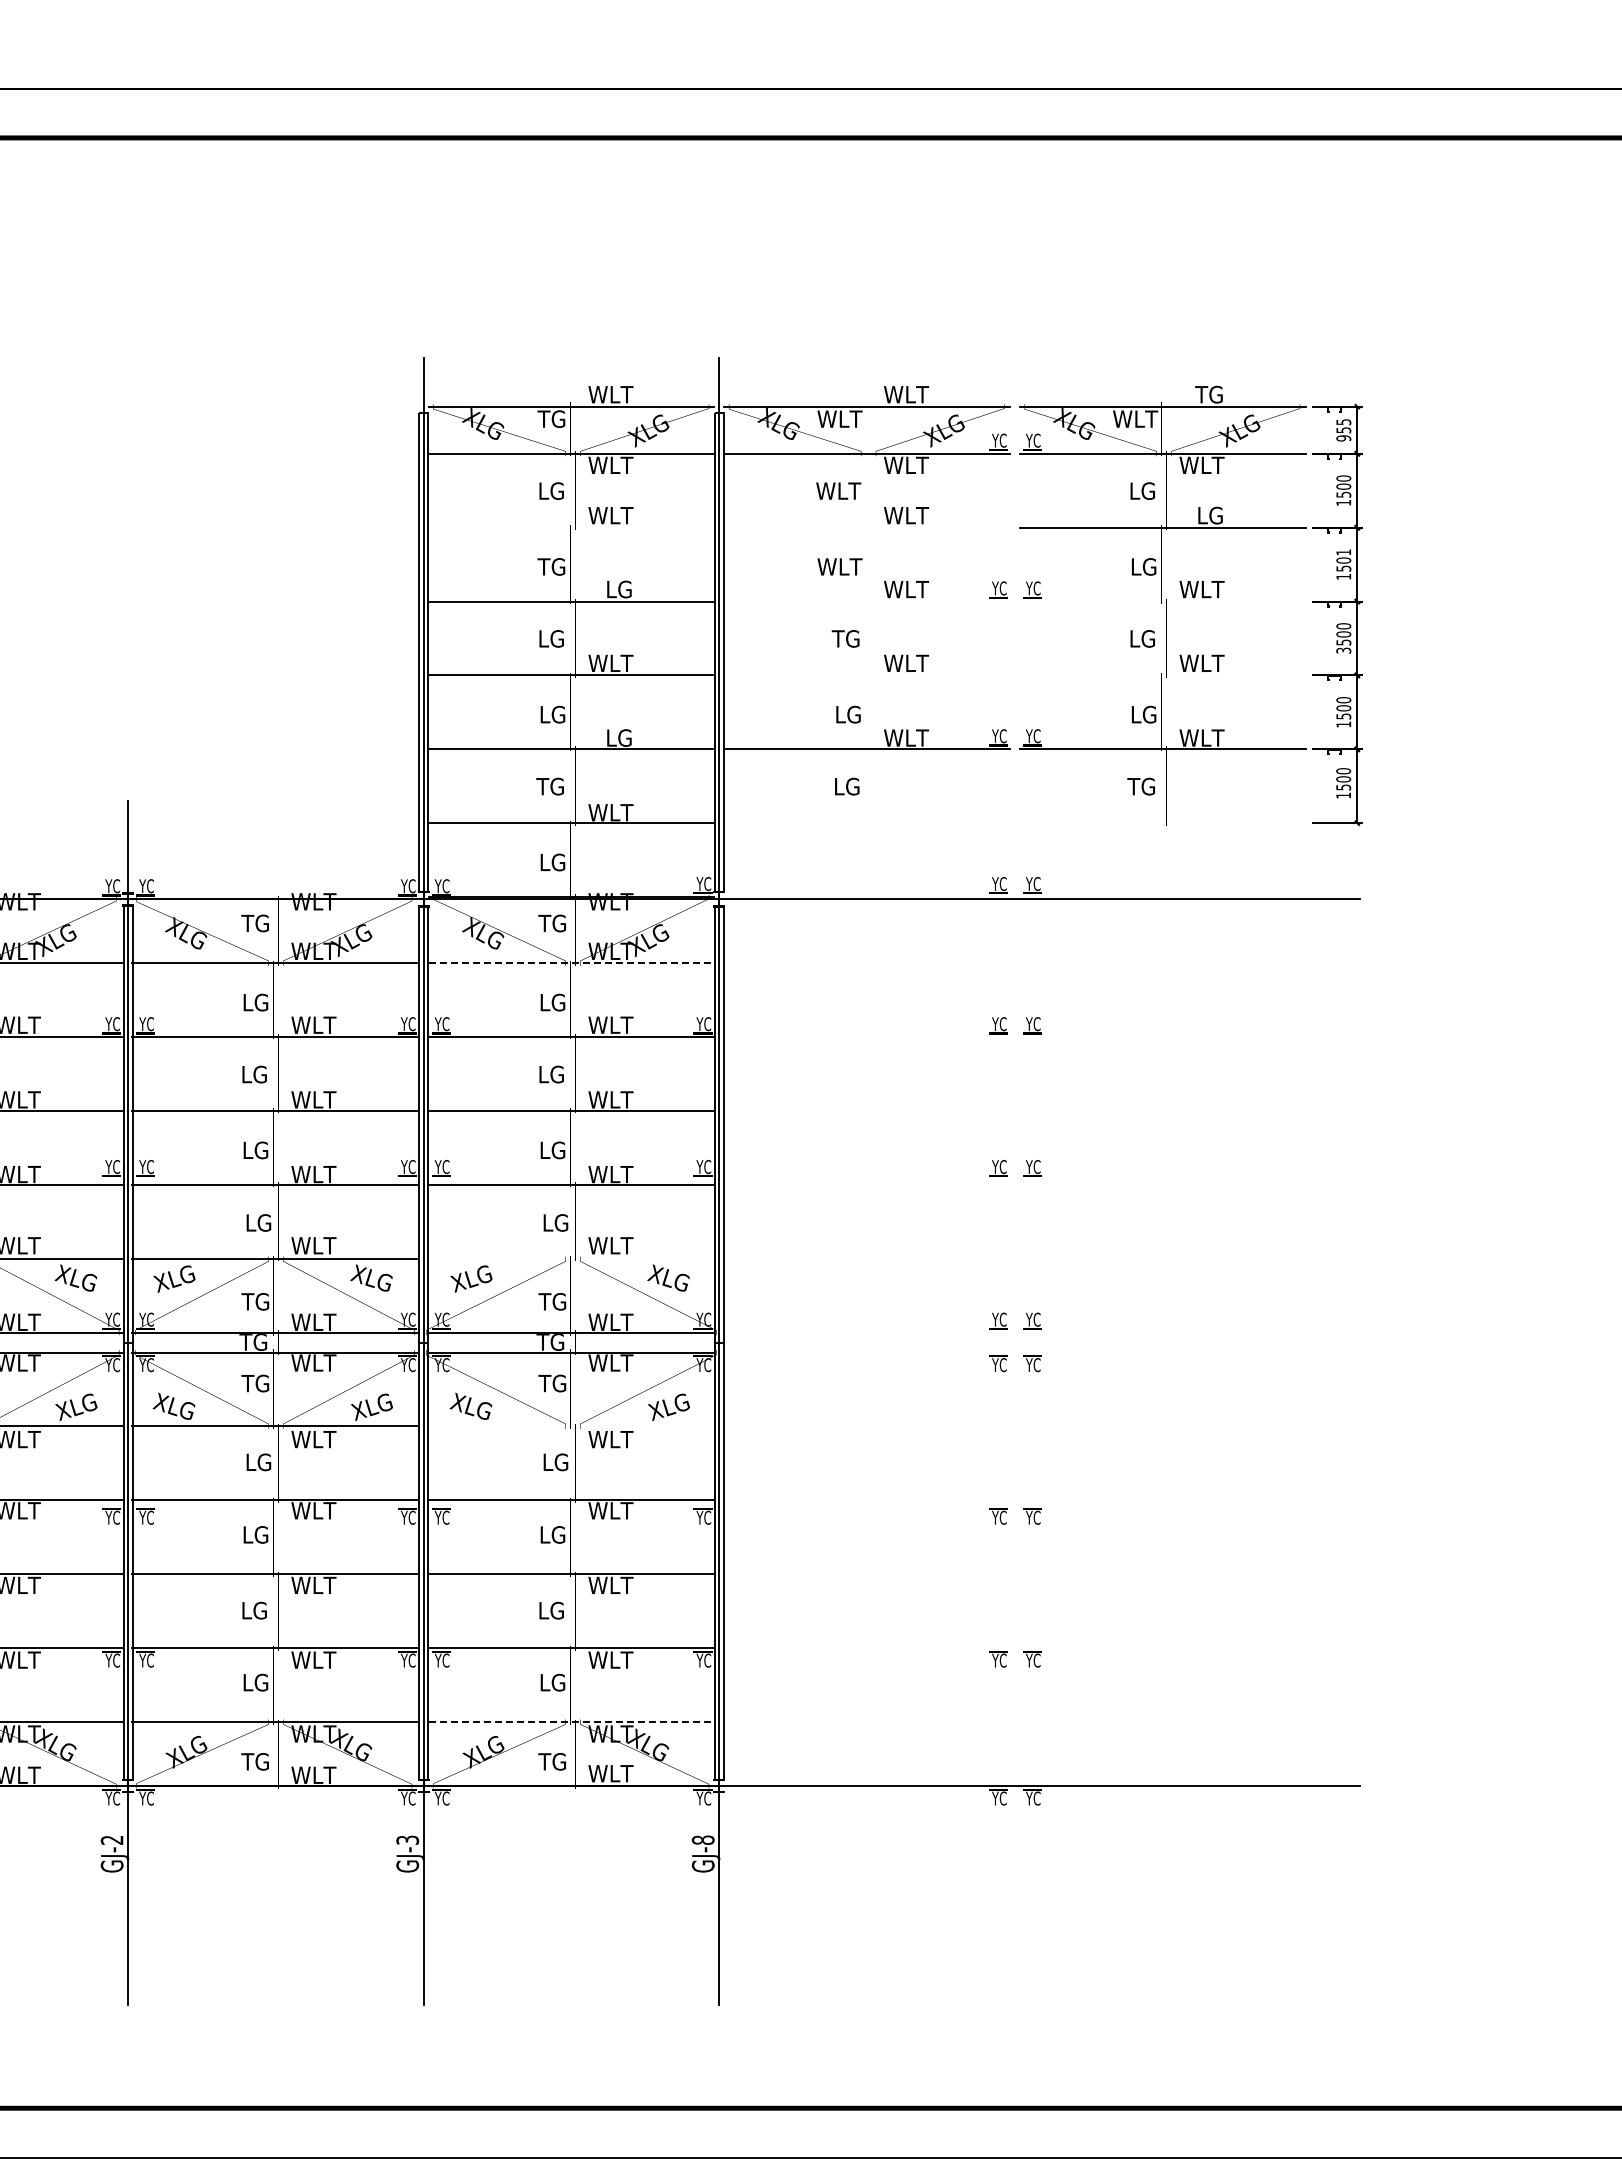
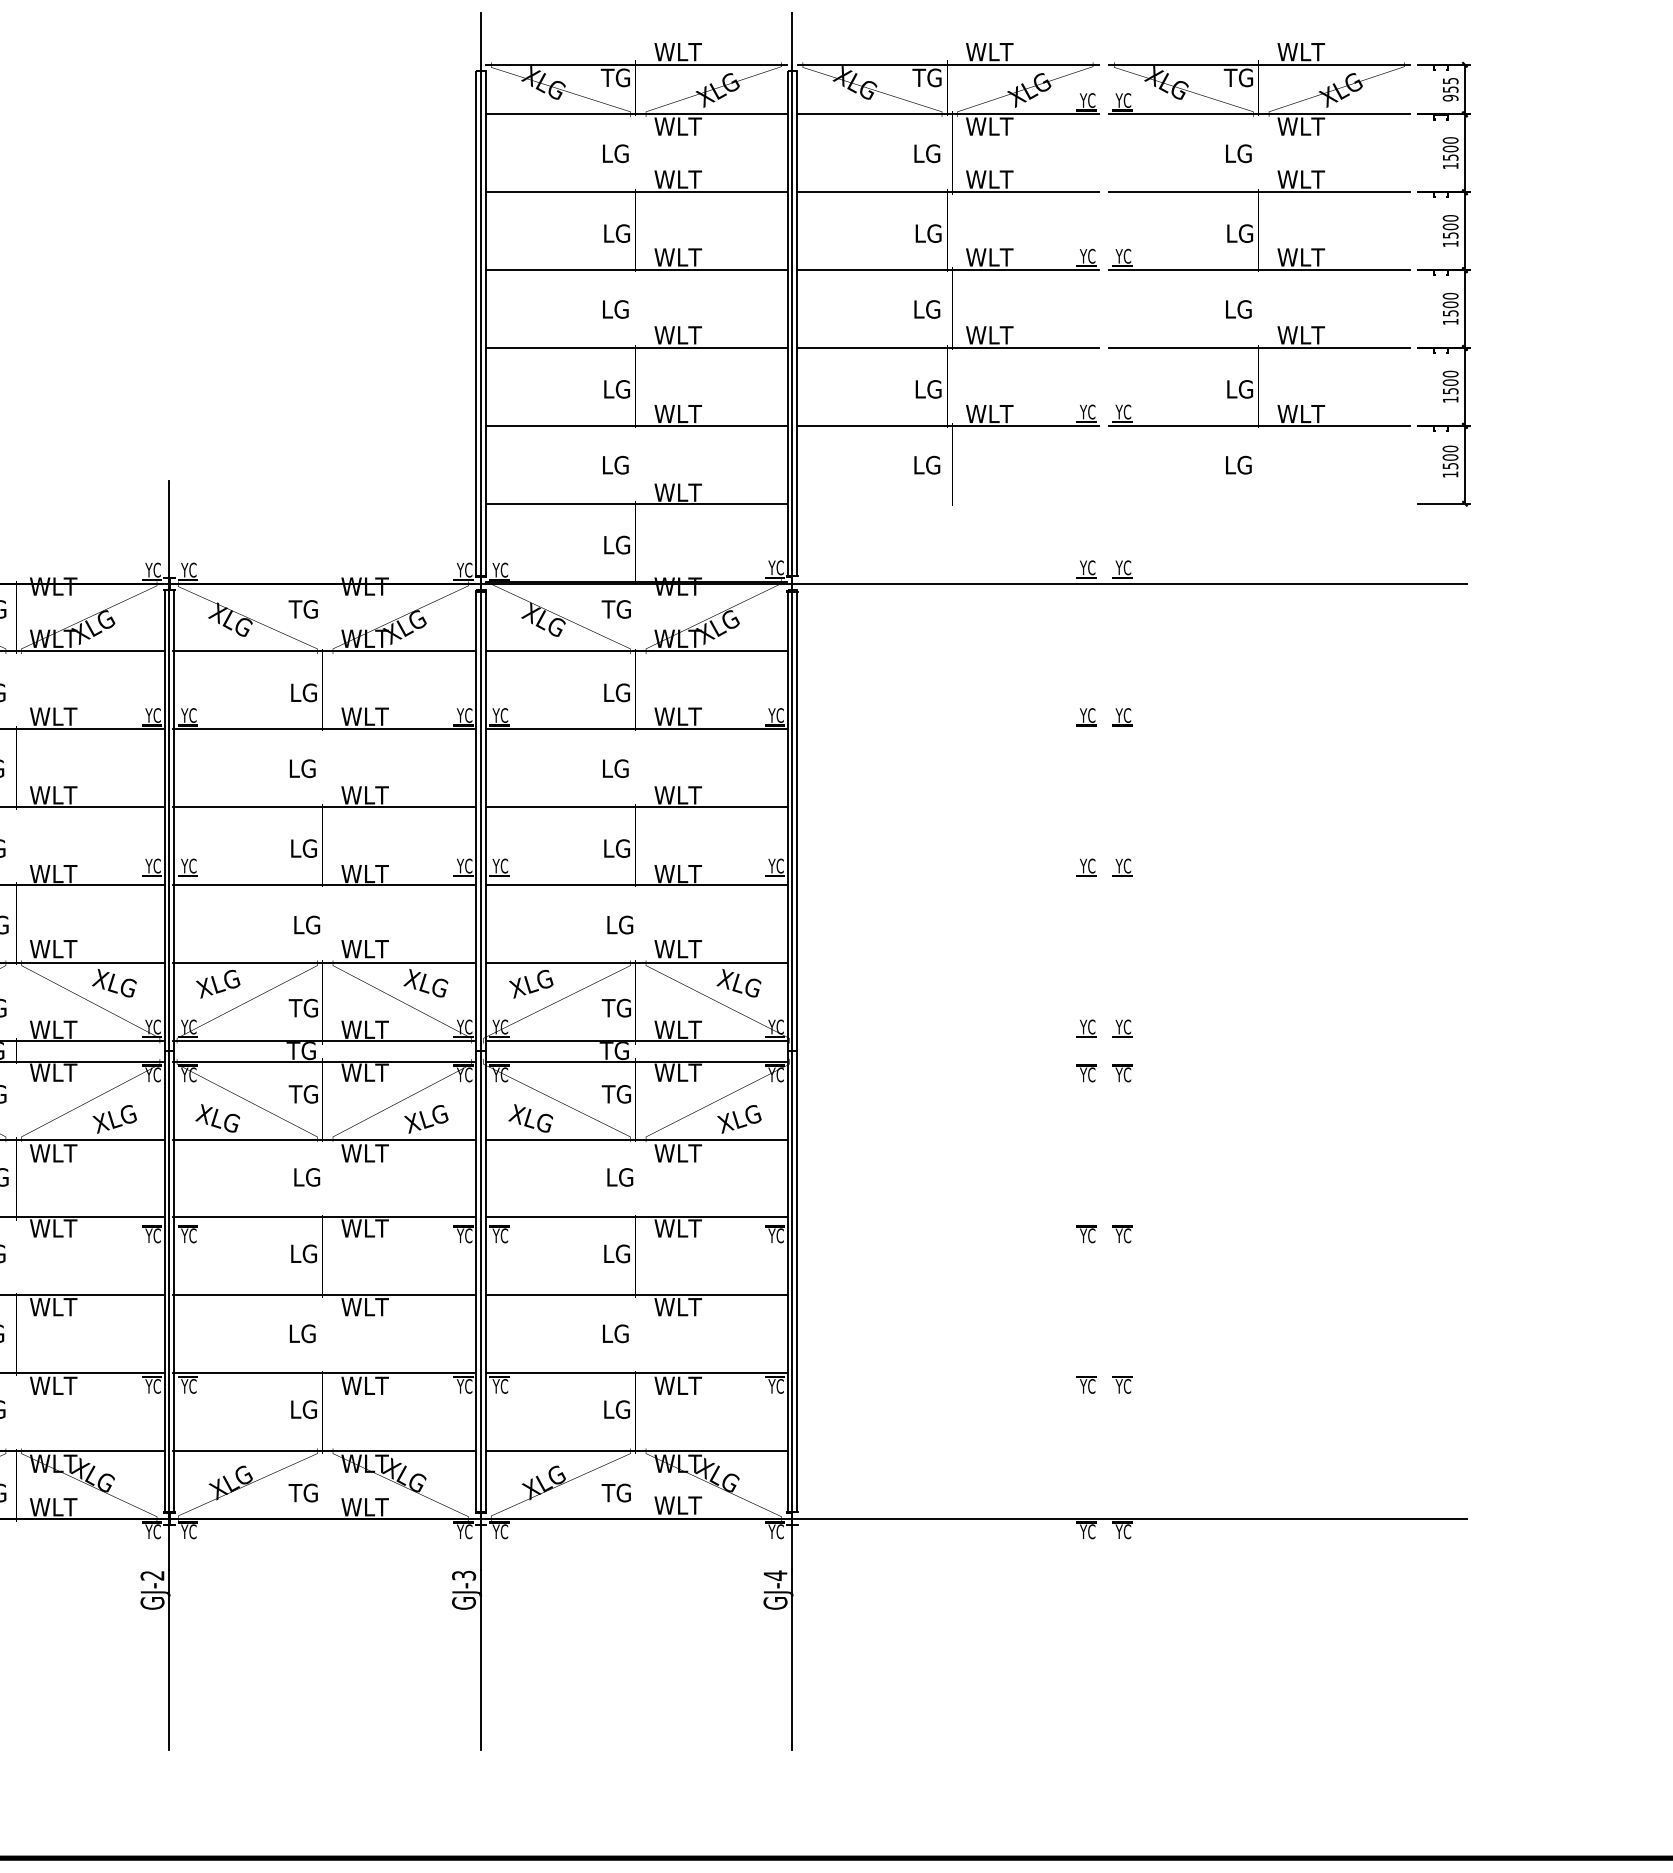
text: (1201, 394) -> (1300, 51), TG -> WLT
text: (839, 418) -> (919, 77), WLT -> TG
text: (1135, 419) -> (1231, 78), WLT -> TG
text: (838, 490) -> (918, 153), WLT -> LG
text: (1201, 515) -> (1300, 179), LG -> WLT
line: (571, 527) -> (636, 192), added
line: (866, 527) -> (947, 192), added
text: (1343, 552) -> (1450, 218), 1501 -> 1500
text: (543, 566) -> (607, 233), TG -> LG
text: (839, 566) -> (919, 233), WLT -> LG
text: (610, 589) -> (677, 257), LG -> WLT
line: (866, 601) -> (947, 270), added
line: (1162, 601) -> (1259, 270), added
text: (837, 638) -> (917, 309), TG -> LG
text: (1343, 650) -> (1450, 321), 3500 -> 1500
line: (866, 675) -> (947, 348), added
line: (1162, 675) -> (1259, 348), added
text: (610, 737) -> (677, 413), LG -> WLT
text: (542, 786) -> (606, 465), TG -> LG
text: (1133, 786) -> (1229, 465), TG -> LG
line: (571, 963) -> (636, 651), dashed -> solid
line: (571, 1258) -> (636, 962), added
line: (571, 1426) -> (636, 1139), added
line: (571, 1721) -> (636, 1450), dashed -> solid
text: (702, 1840) -> (774, 1575), GJ-8 -> GJ-4

